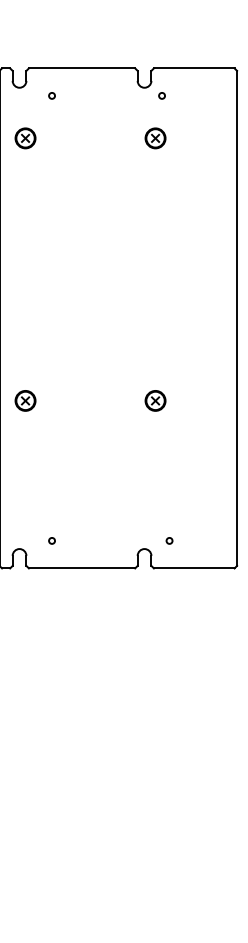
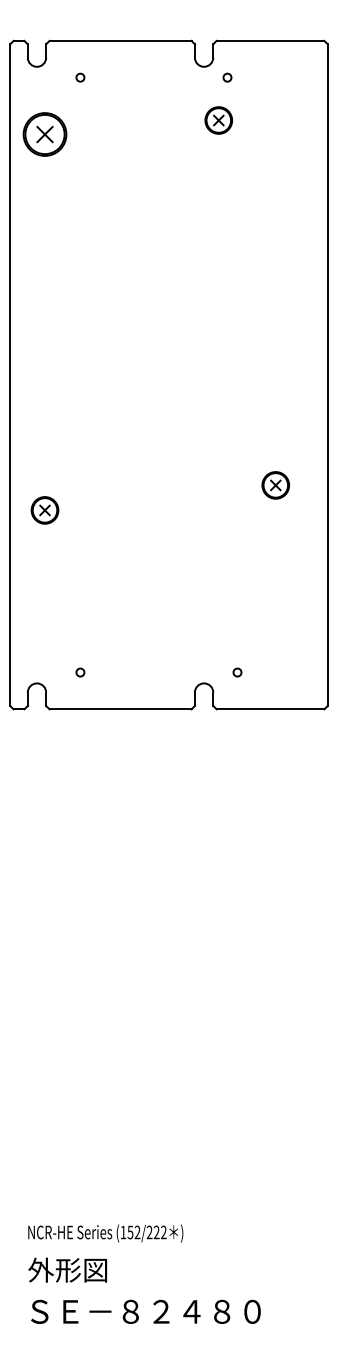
part: (25, 138) -> (44, 134), size x1.6
part: (155, 138) -> (218, 120), moved
part: (25, 400) -> (44, 510), moved
part: (155, 400) -> (275, 485), moved

